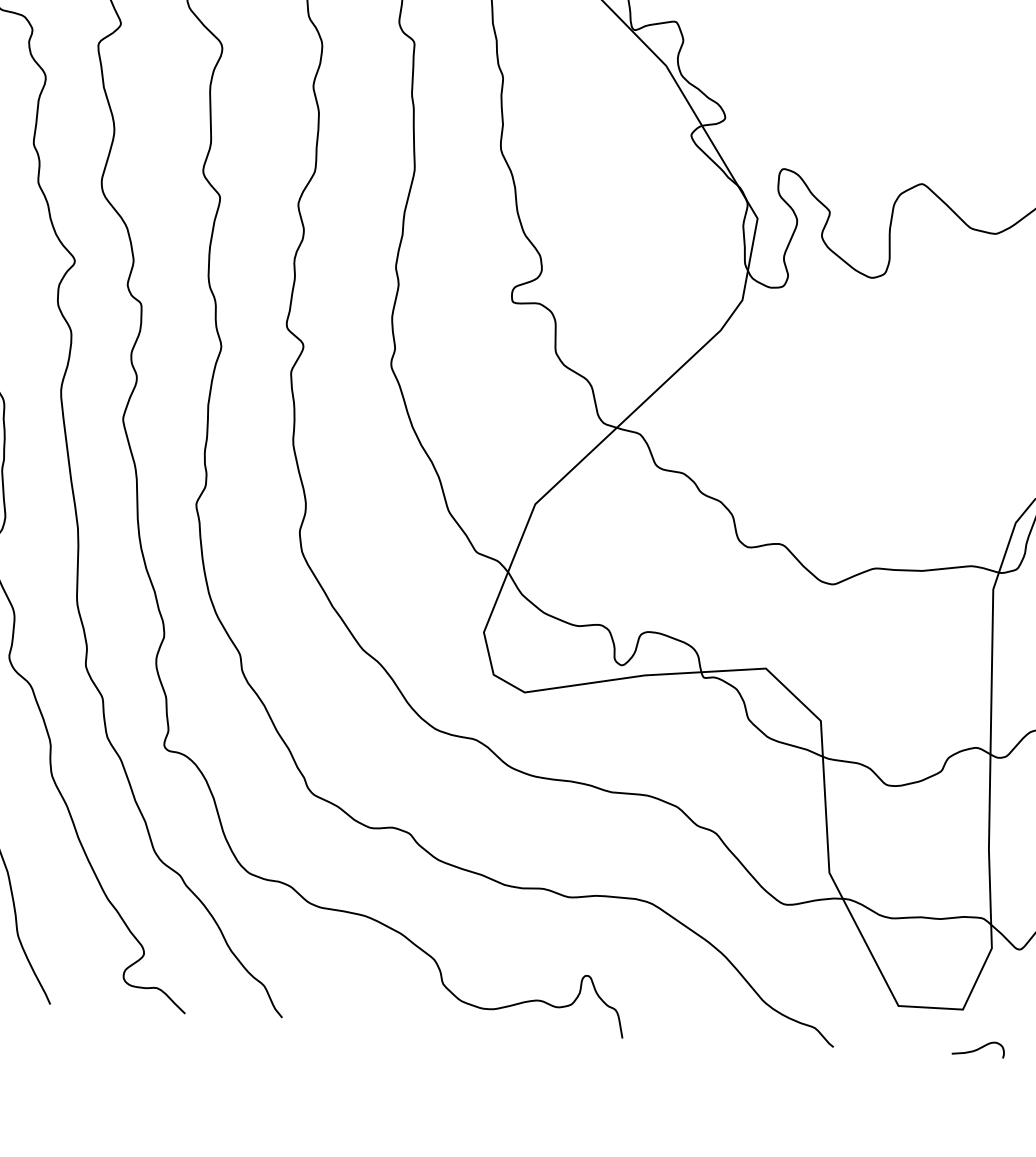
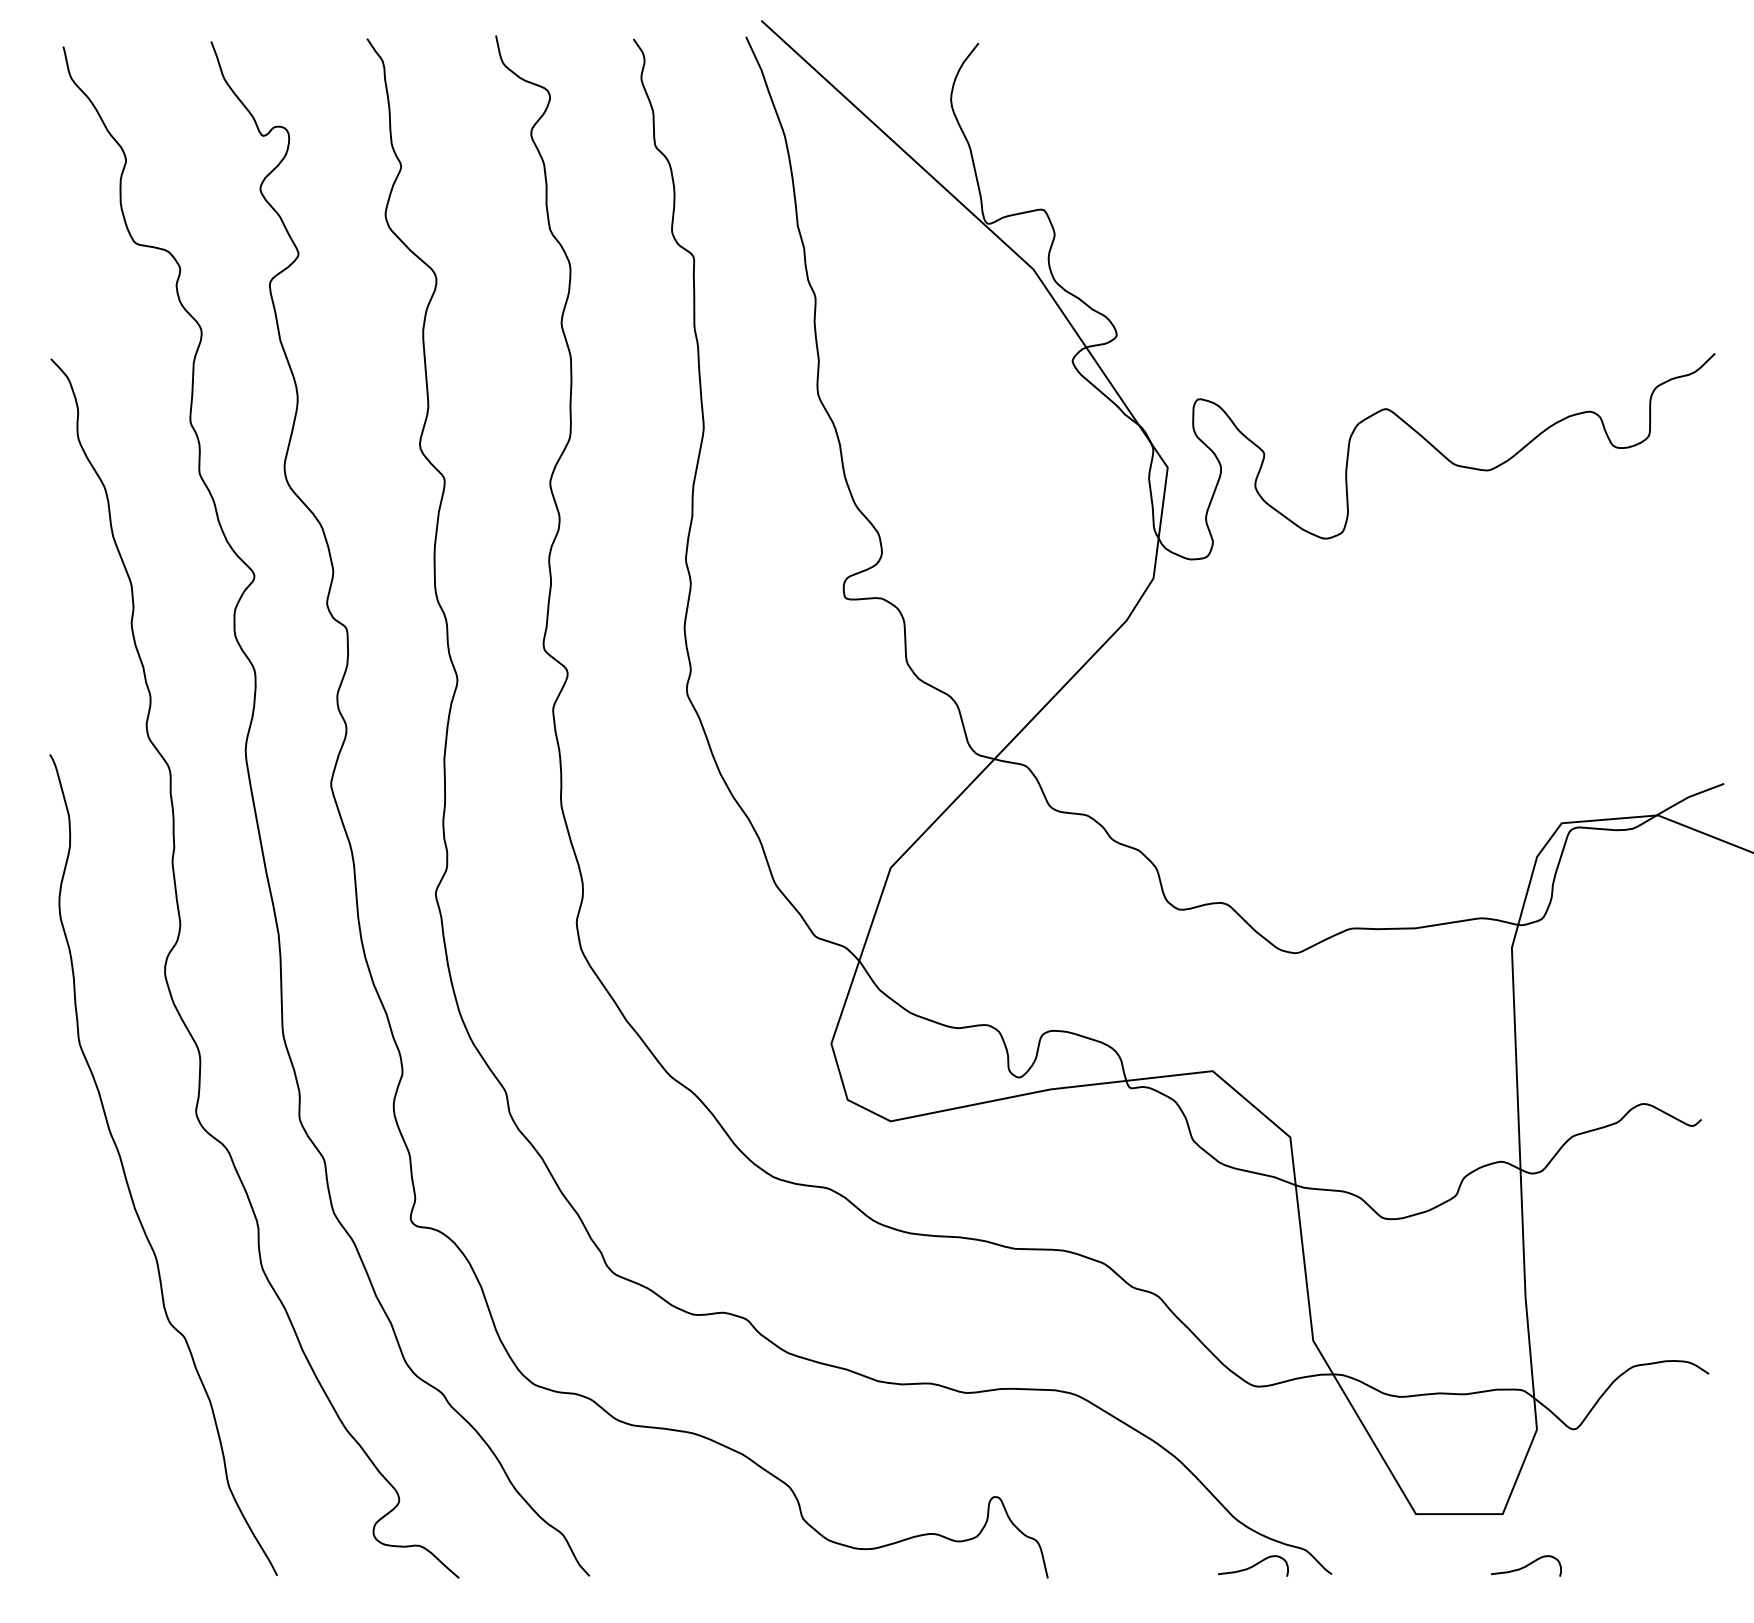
curve: (775, 1037) -> (1253, 1565), added

